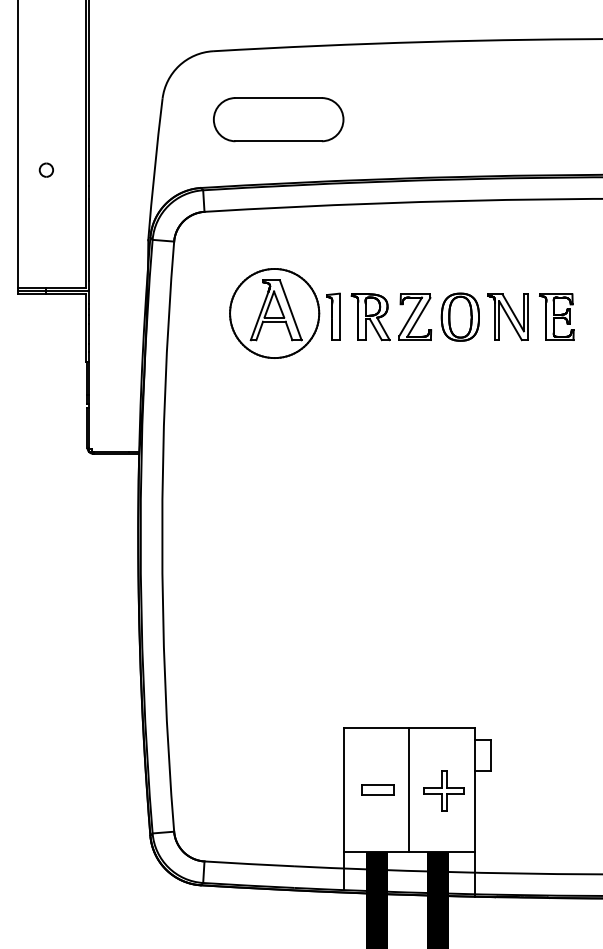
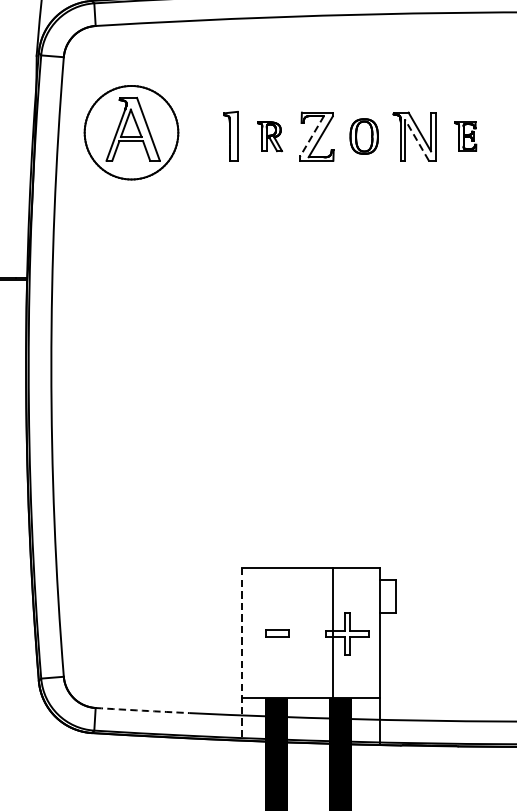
part: (274, 313) -> (131, 132), moved
part: (459, 316) -> (363, 135), size x0.7
part: (556, 316) -> (465, 135), size x0.6
part: (370, 317) -> (269, 136), size x0.6
line: (410, 317) -> (311, 136), solid -> dashed
line: (510, 320) -> (416, 140), solid -> dashed
part: (377, 789) -> (277, 632), size x0.7
line: (409, 790) -> (332, 633), moved
line: (343, 809) -> (241, 653), solid -> dashed
arc: (249, 864) -> (142, 711), solid -> dashed

